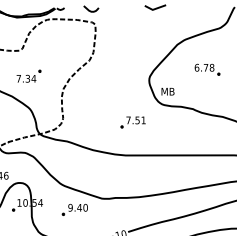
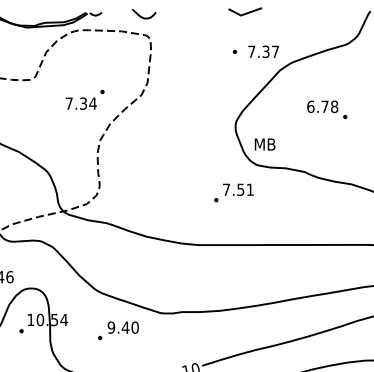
part: (161, 32) -> (254, 51), added
part: (28, 75) -> (84, 98), moved
part: (132, 122) -> (232, 193), moved

